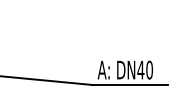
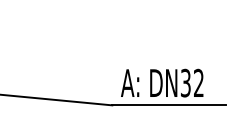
text: (144, 69) -> (191, 82), DN40 -> DN32

